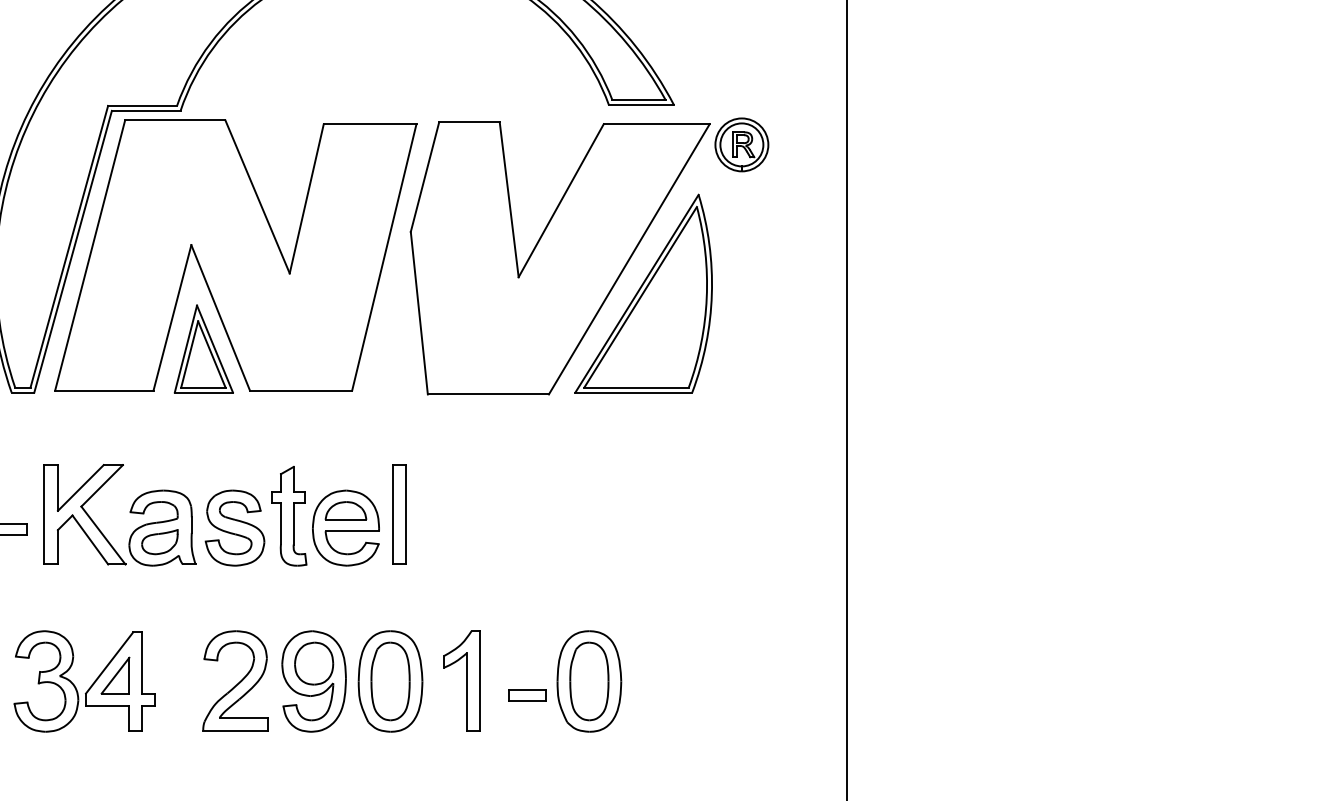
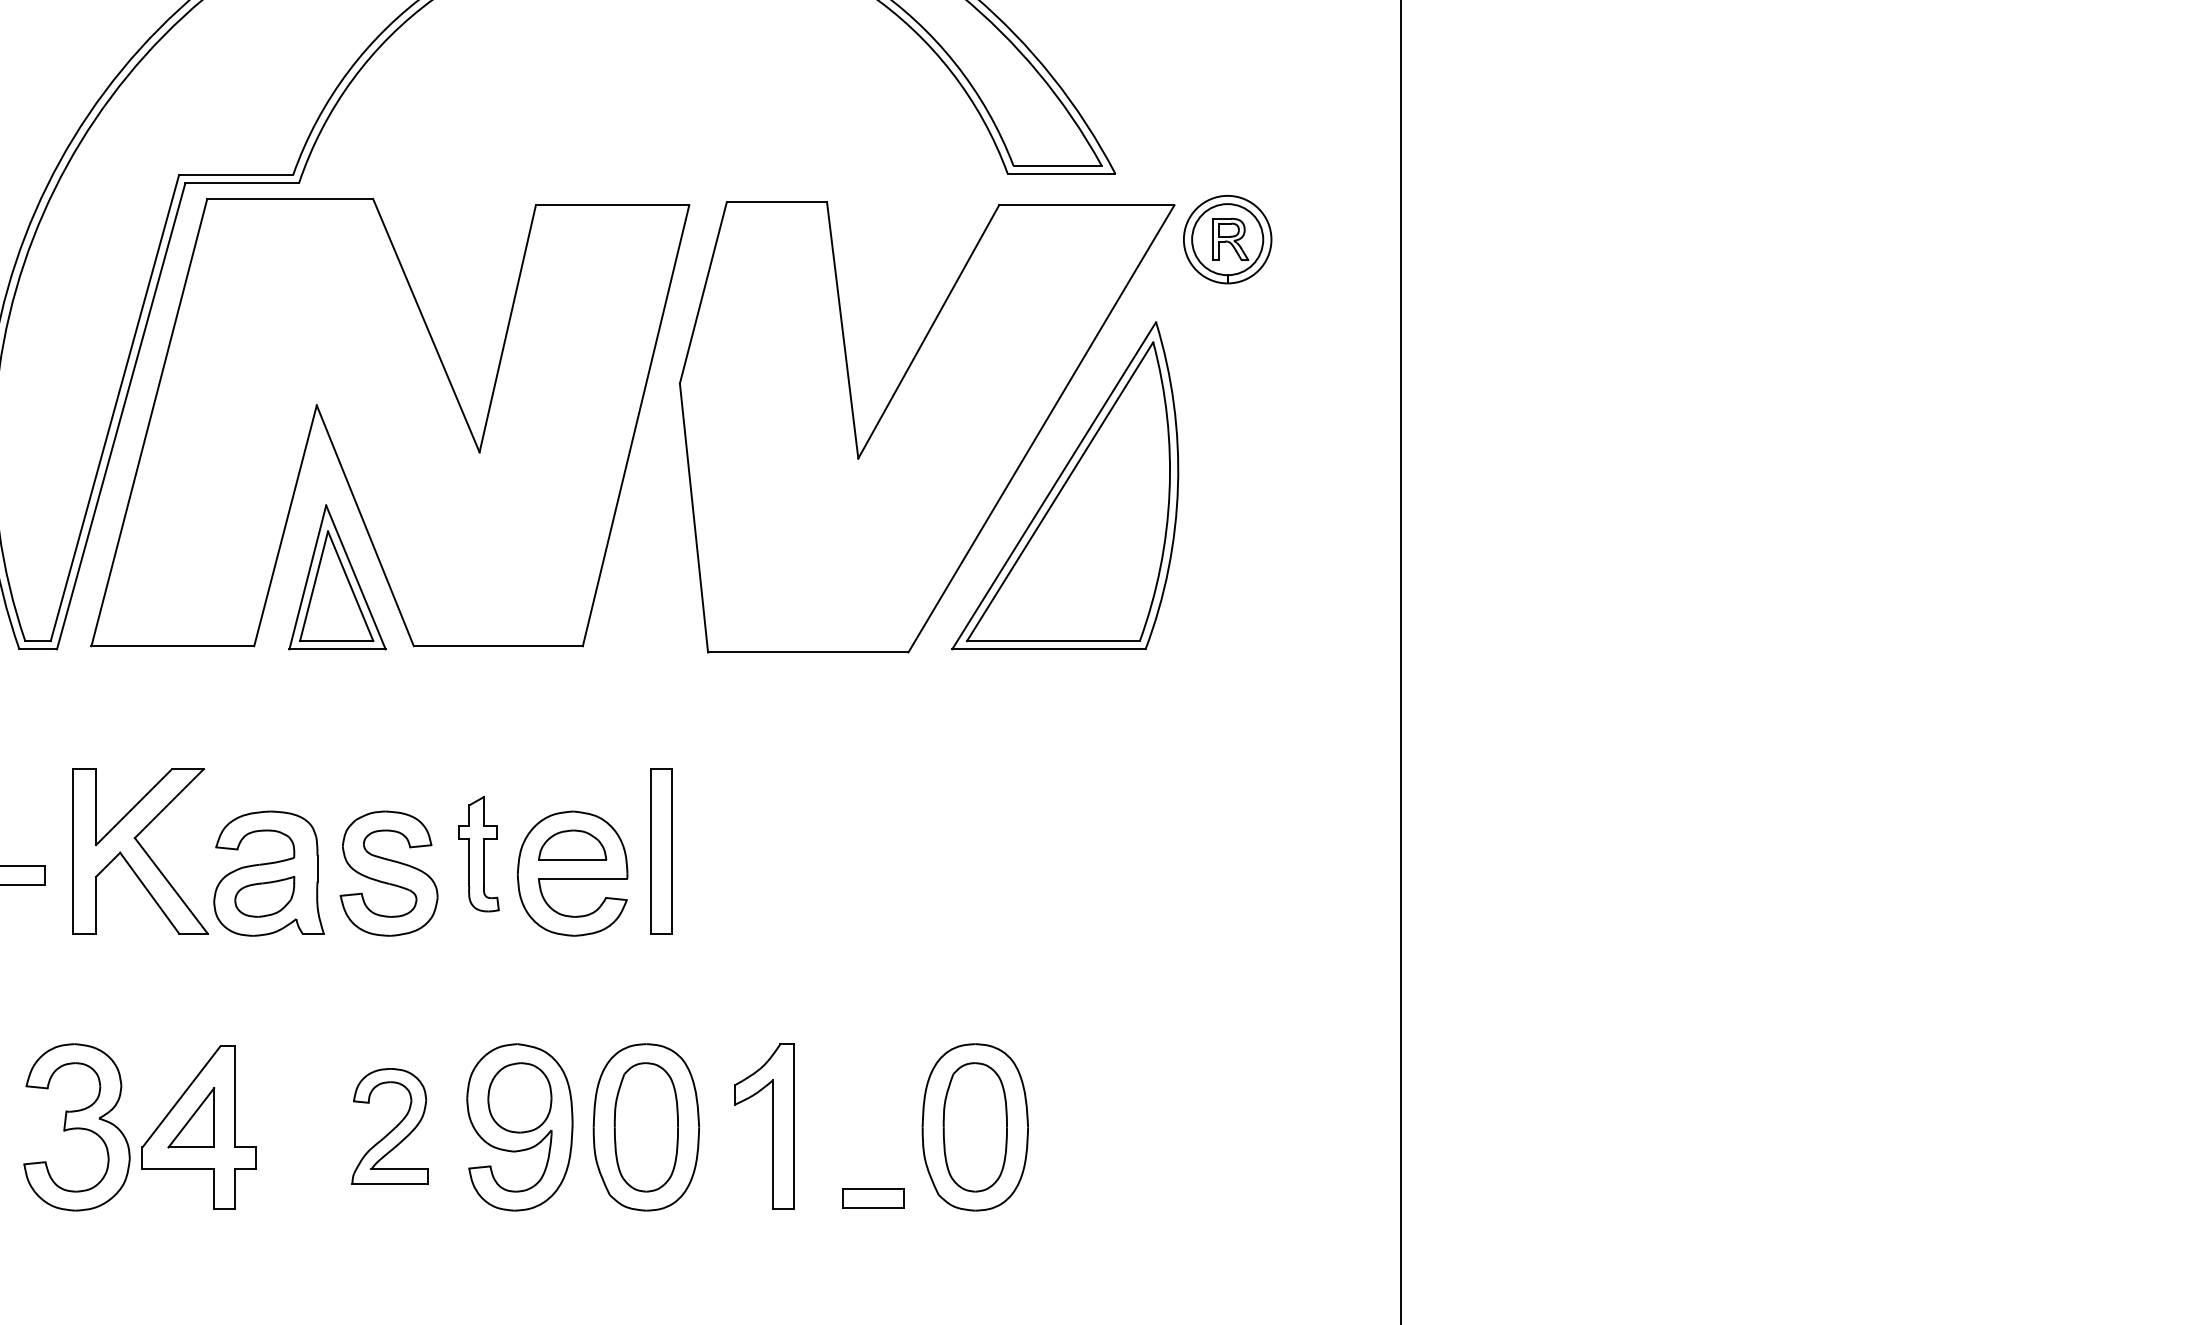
part: (289, 516) -> (479, 854), size x0.7
part: (235, 680) -> (389, 1125), size x0.7
part: (527, 695) -> (872, 1198), moved

